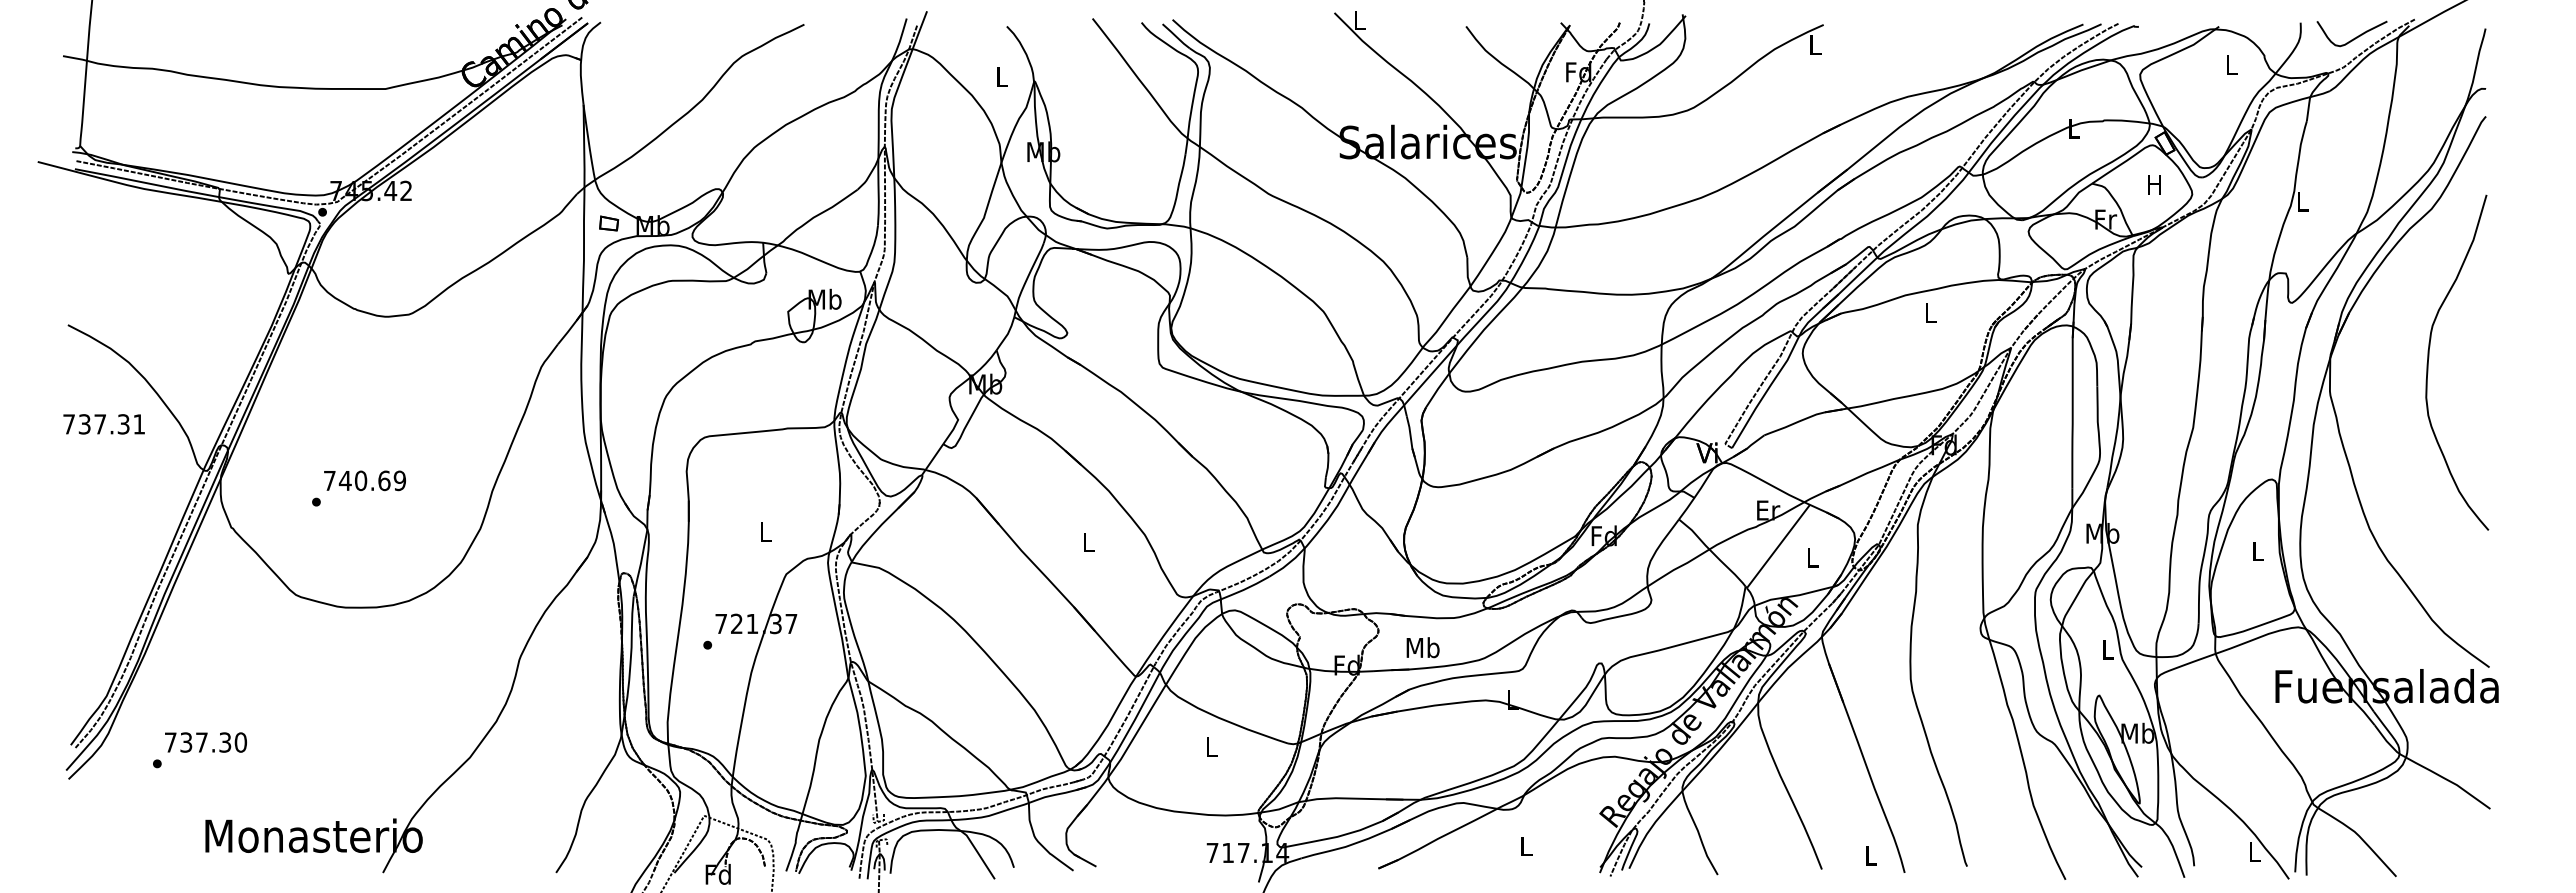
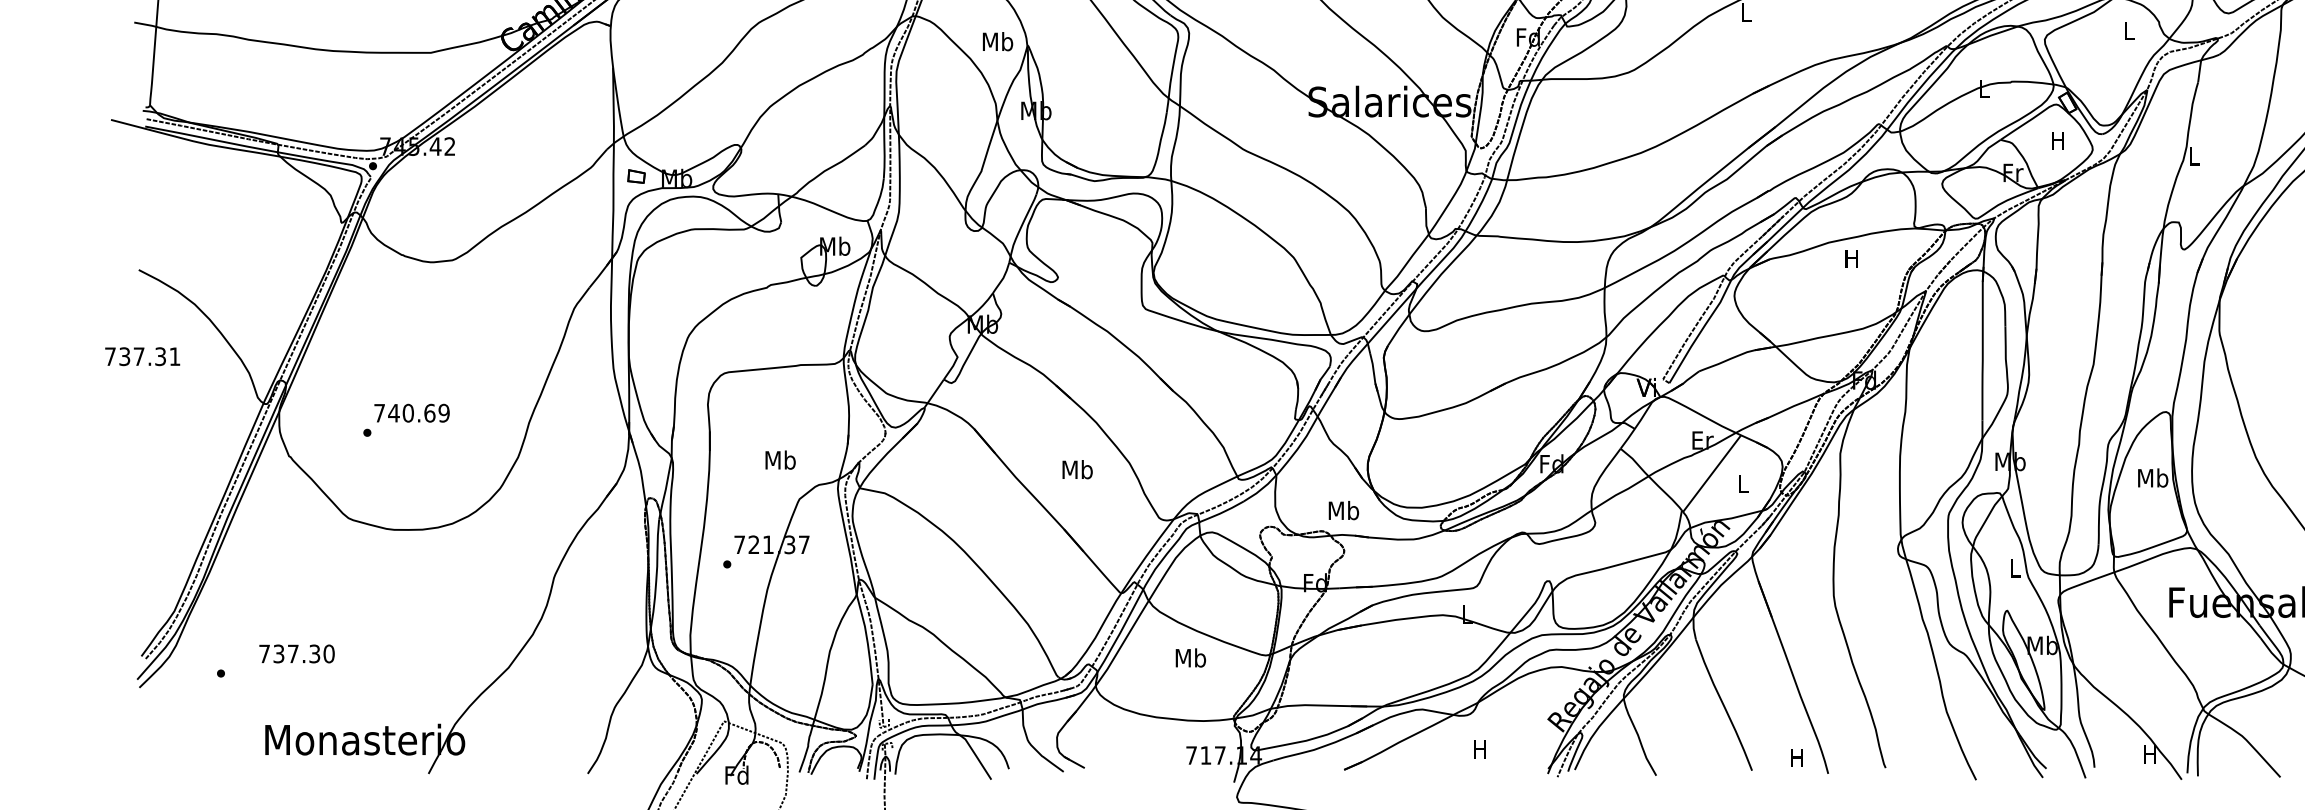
text: (1001, 76) -> (997, 41), L -> Mb
text: (1929, 312) -> (1851, 258), L -> H
text: (103, 424) -> (142, 356), moved
text: (765, 531) -> (780, 459), L -> Mb
text: (1088, 541) -> (1077, 469), L -> Mb
text: (2257, 550) -> (2152, 477), L -> Mb
text: (1422, 647) -> (1343, 510), moved
text: (205, 742) -> (296, 653), moved
text: (1211, 746) -> (1190, 657), L -> Mb
text: (1525, 846) -> (1479, 749), L -> H
text: (2253, 851) -> (2149, 754), L -> H
text: (1870, 855) -> (1796, 757), L -> H

